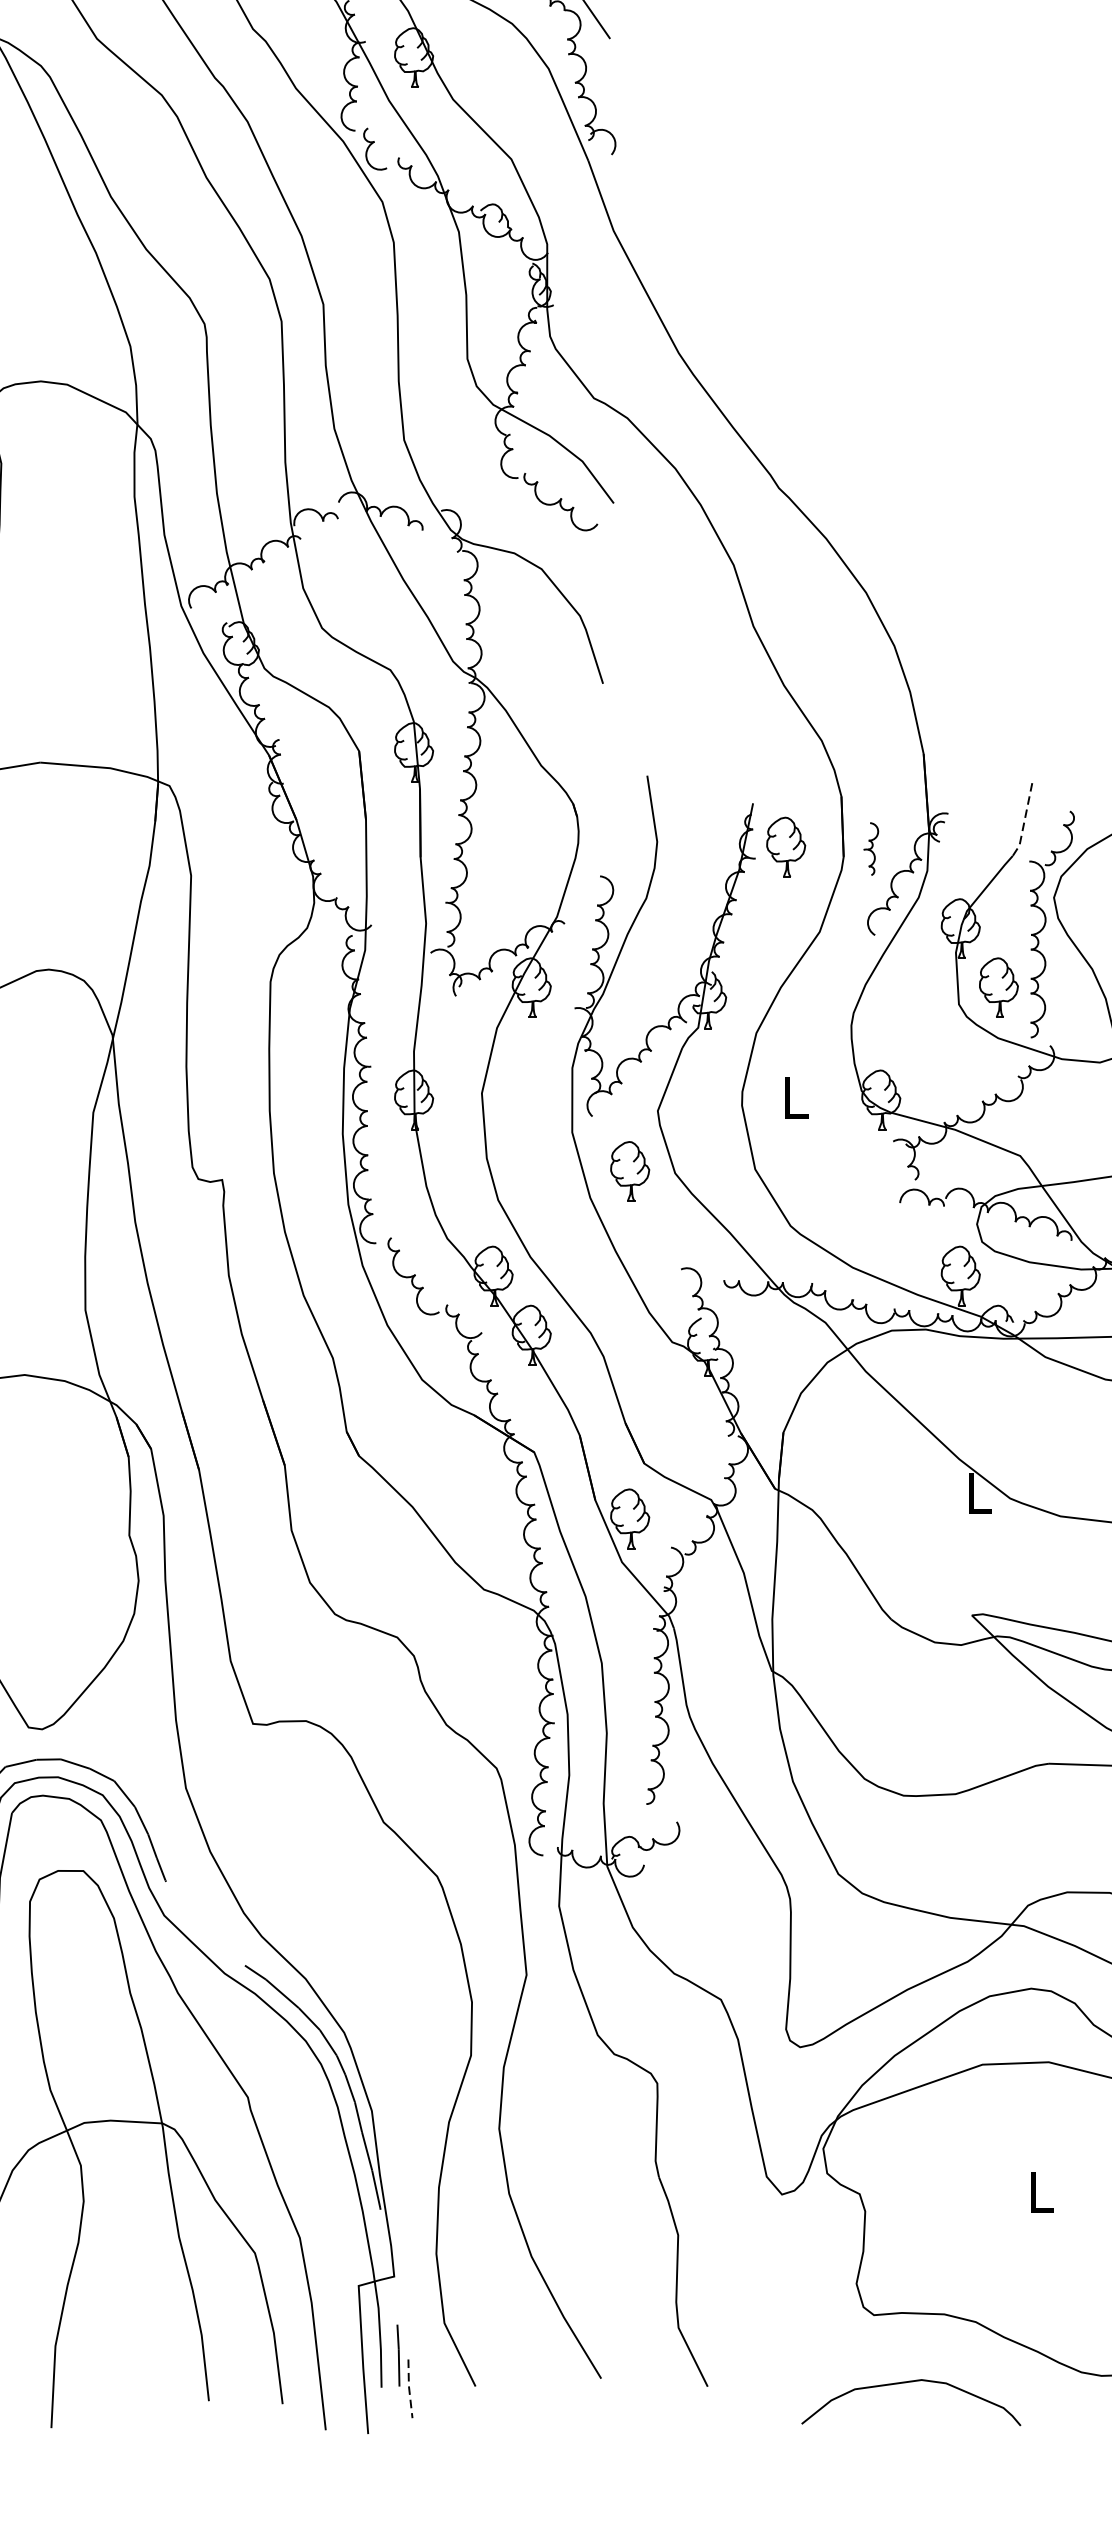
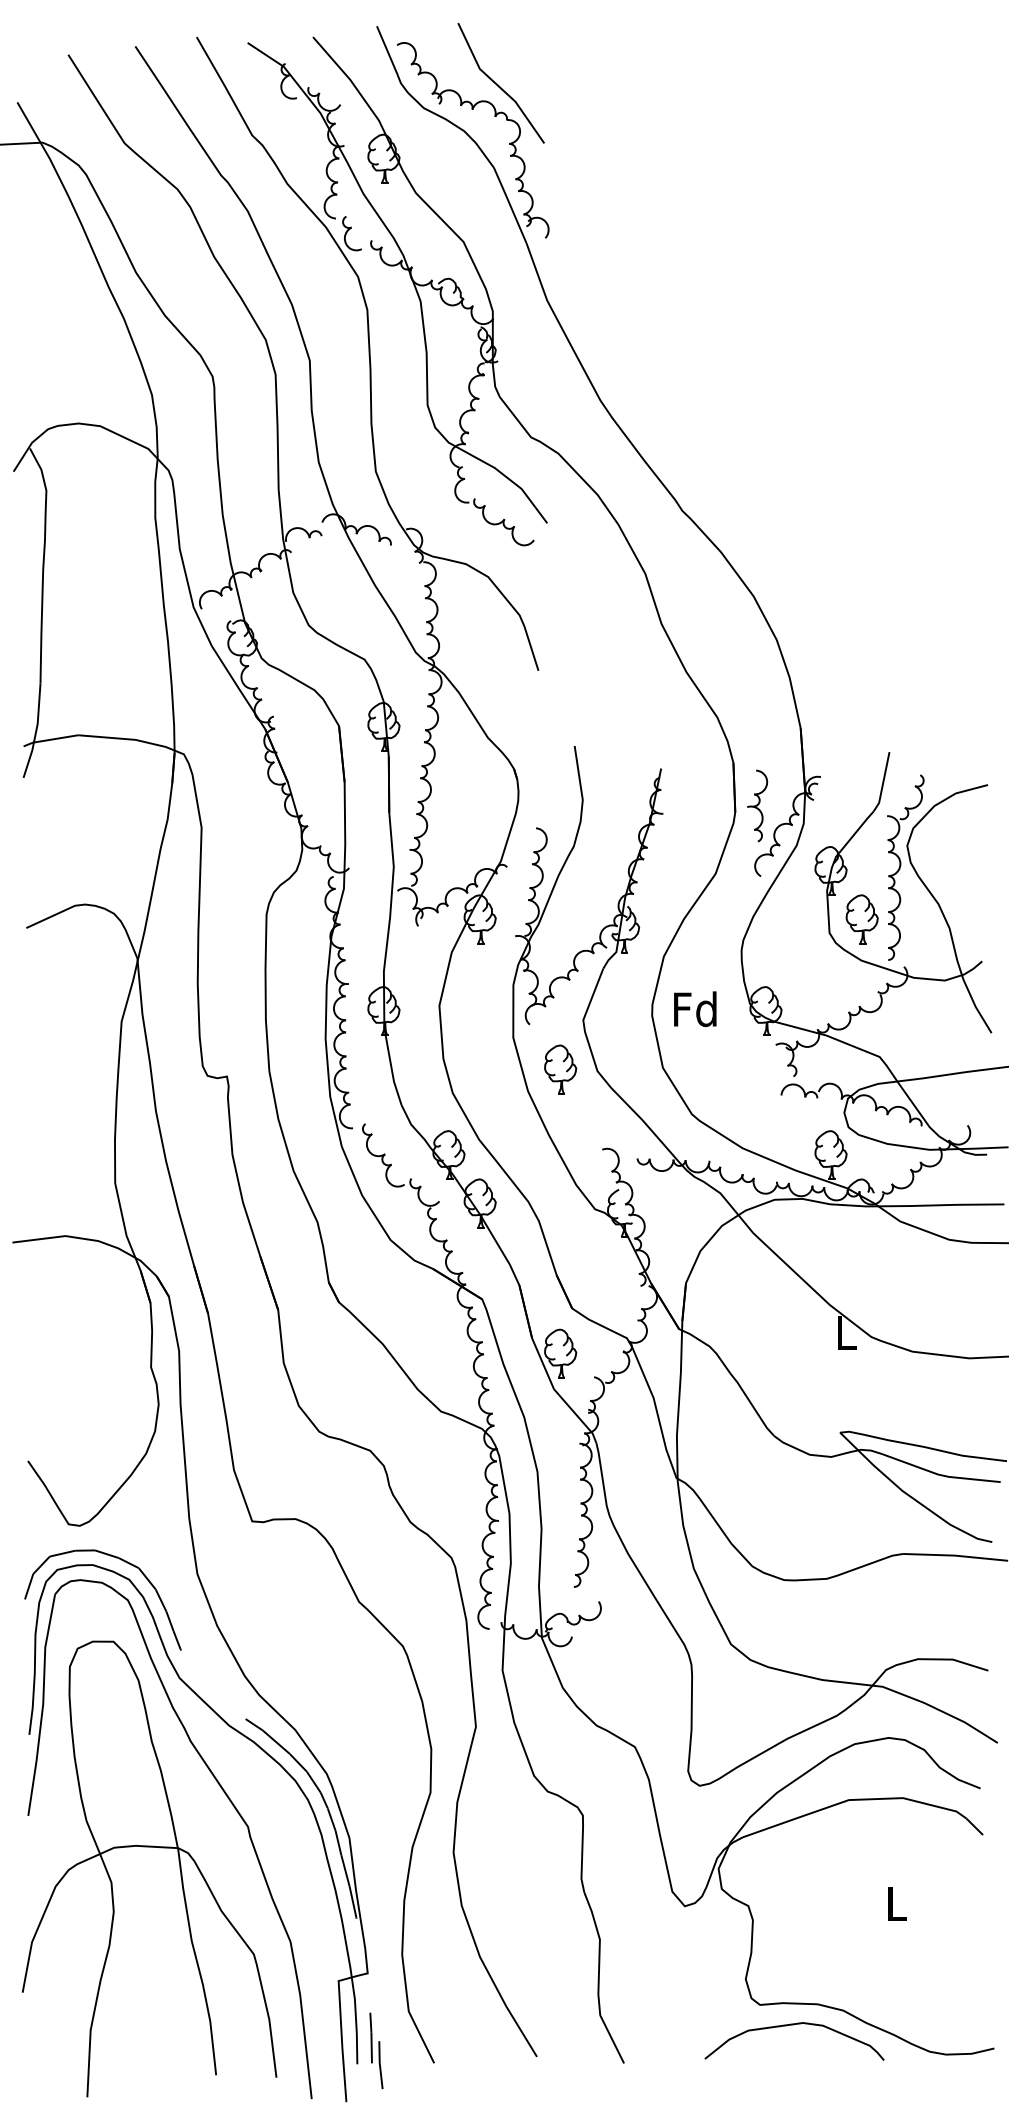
line: (1024, 821) -> (883, 783), dashed -> solid
part: (785, 847) -> (687, 804), removed
part: (870, 848) -> (757, 805), size x1.67
text: (795, 1097) -> (695, 1009), L -> Fd
curve: (911, 2383) -> (794, 2025), moved
line: (408, 2387) -> (379, 2064), dashed -> solid

